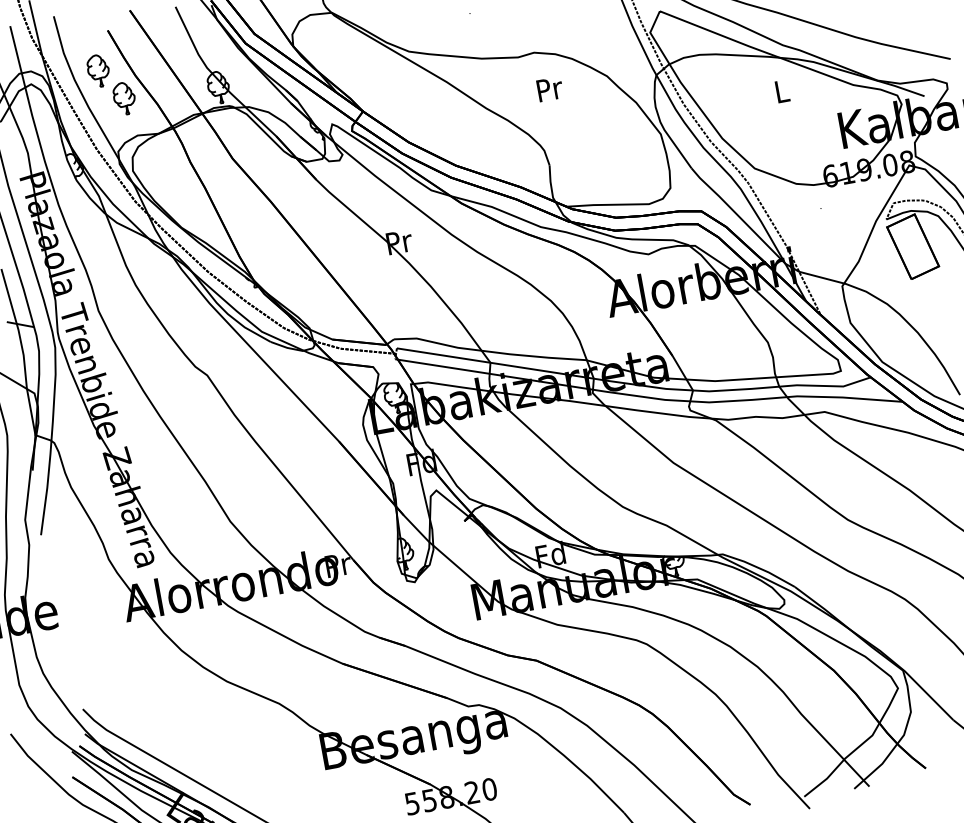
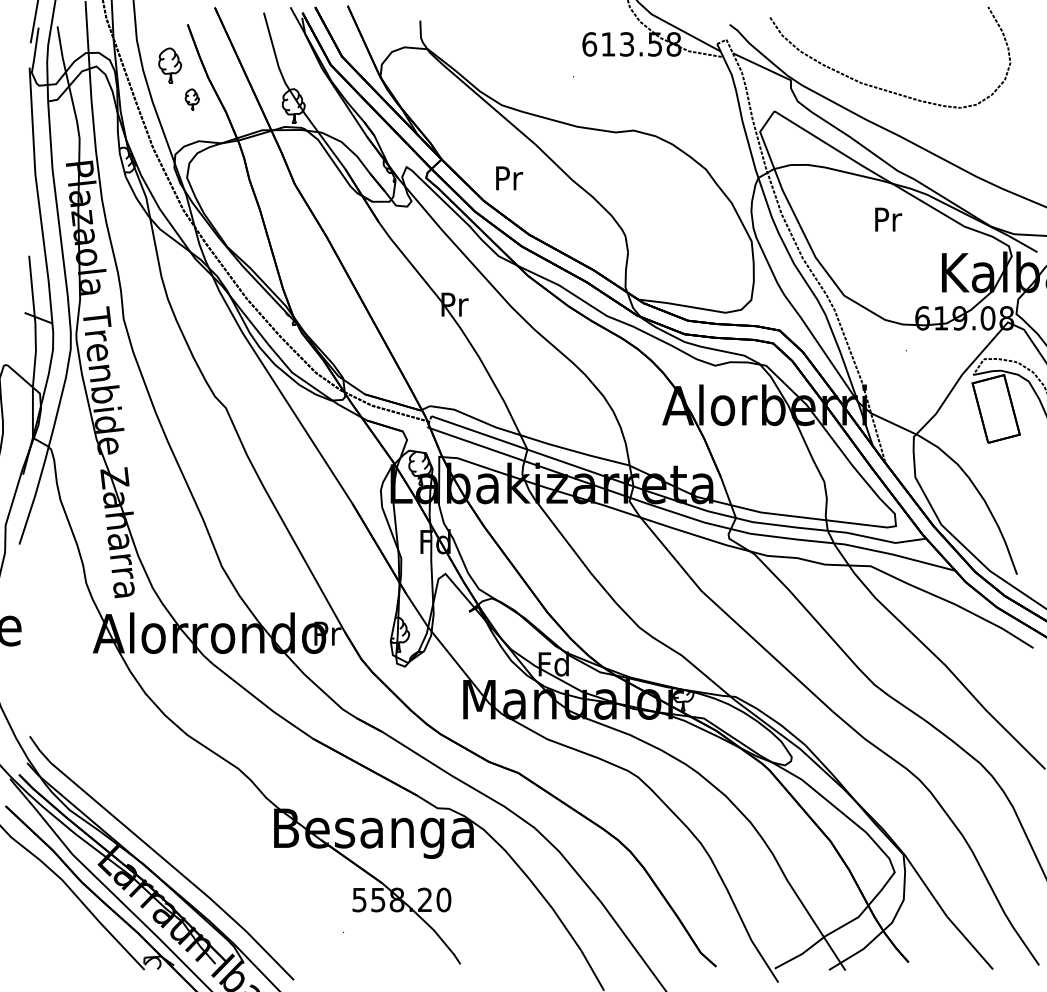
text: (550, 89) -> (509, 178), moved
text: (782, 91) -> (888, 219), L -> Pr
part: (124, 98) -> (192, 99), size x0.6

